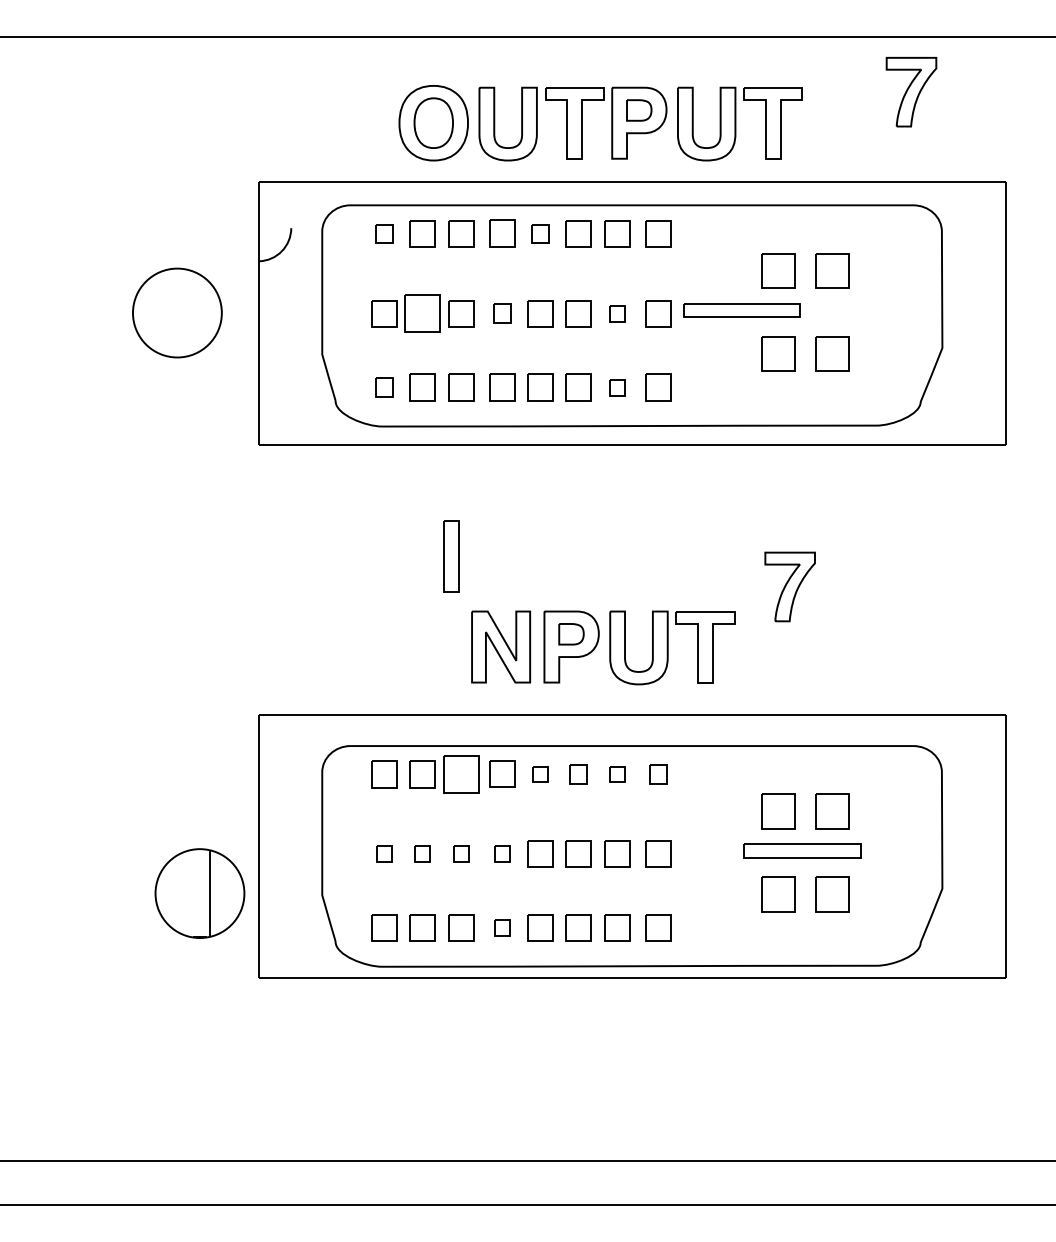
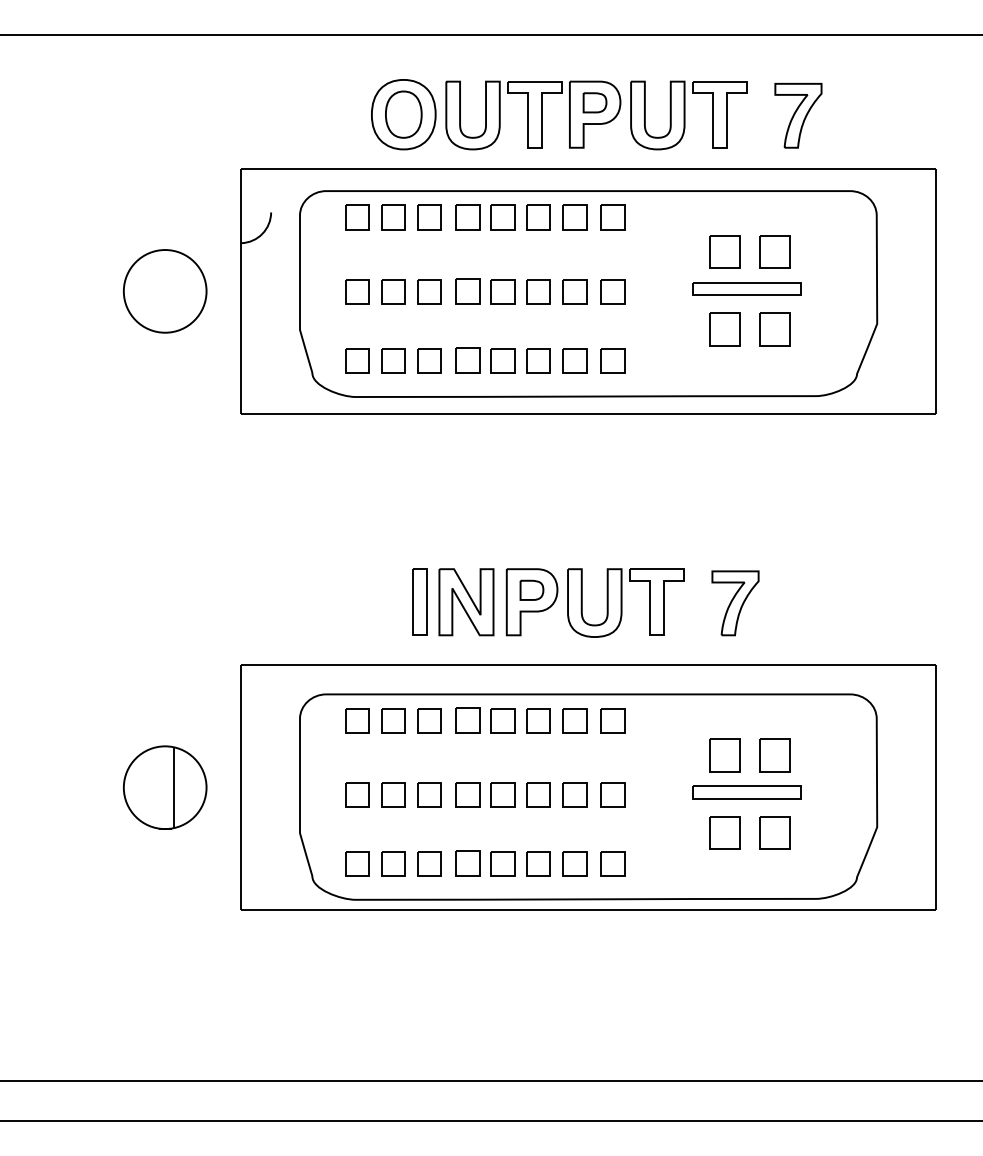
part: (911, 91) -> (798, 115), moved
part: (384, 233) -> (357, 217), size x1.43
part: (539, 233) -> (502, 217), size x1.43
part: (741, 309) -> (746, 288), moved
part: (422, 313) -> (393, 291), size x0.71
part: (502, 313) -> (467, 291), size x1.43
part: (617, 313) -> (574, 291), size x1.67
part: (384, 387) -> (357, 360), size x1.43
part: (617, 387) -> (574, 360), size x1.67
part: (450, 555) -> (419, 601), moved
part: (790, 587) -> (735, 603), moved
part: (461, 774) -> (429, 720), size x0.71
part: (539, 774) -> (502, 720), size x1.67
part: (578, 774) -> (538, 720), size x1.43
part: (617, 774) -> (574, 720), size x1.67
part: (658, 774) -> (612, 720), size x1.43
part: (384, 853) -> (357, 794), size x1.67
part: (422, 853) -> (393, 794), size x1.67
part: (461, 853) -> (429, 794), size x1.67
part: (502, 853) -> (467, 794), size x1.67
part: (200, 893) -> (165, 787), moved
part: (502, 927) -> (467, 863), size x1.67

